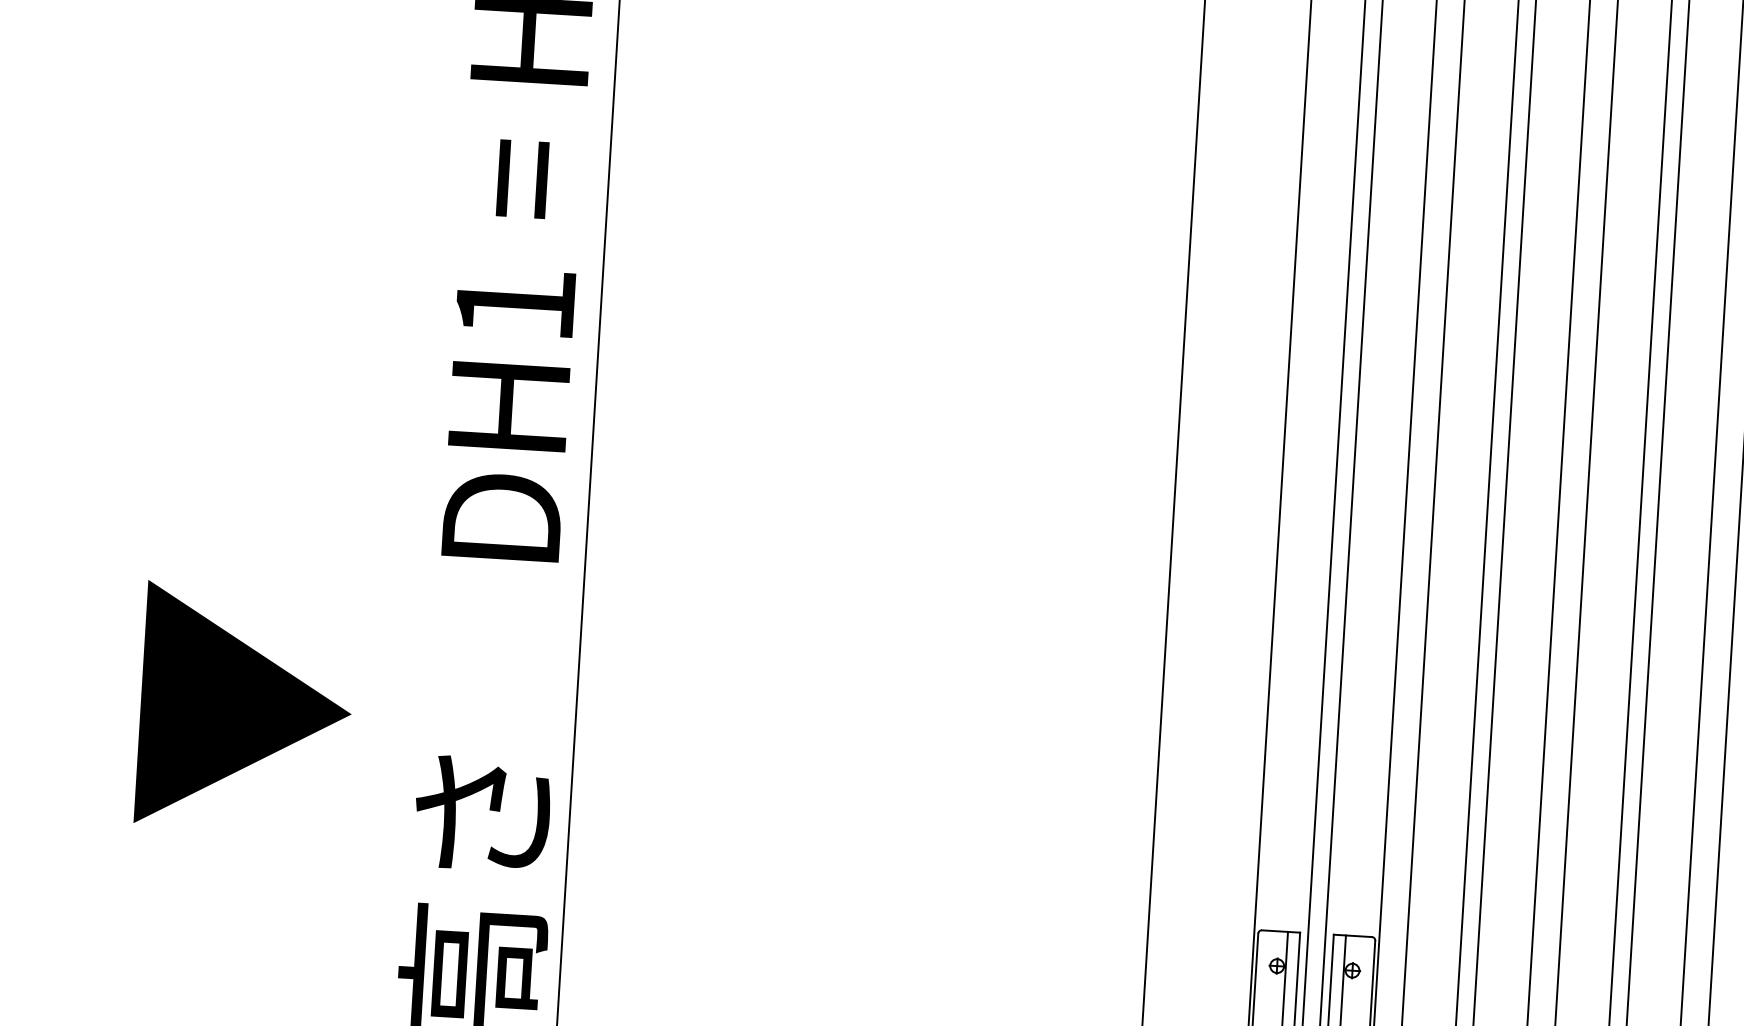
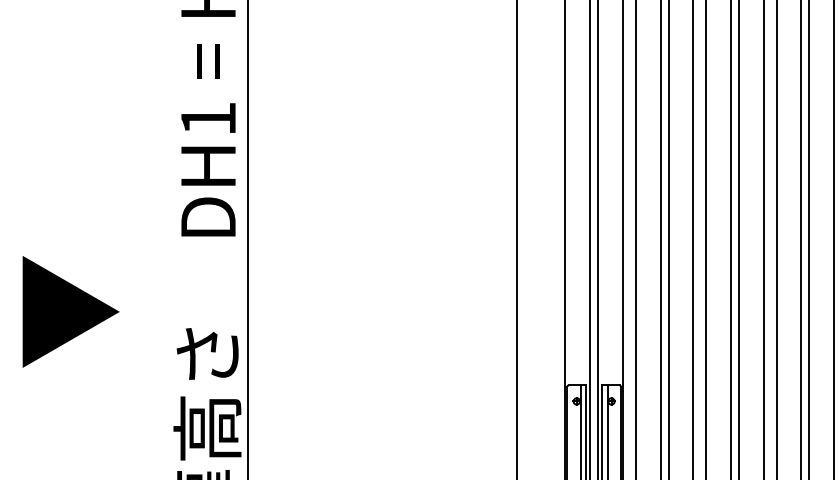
part: (244, 707) -> (70, 311), moved

